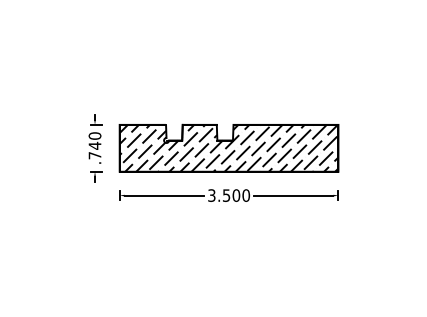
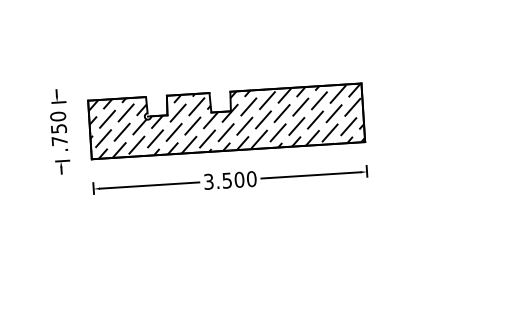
text: (94, 145) -> (58, 128), .740 -> .750

